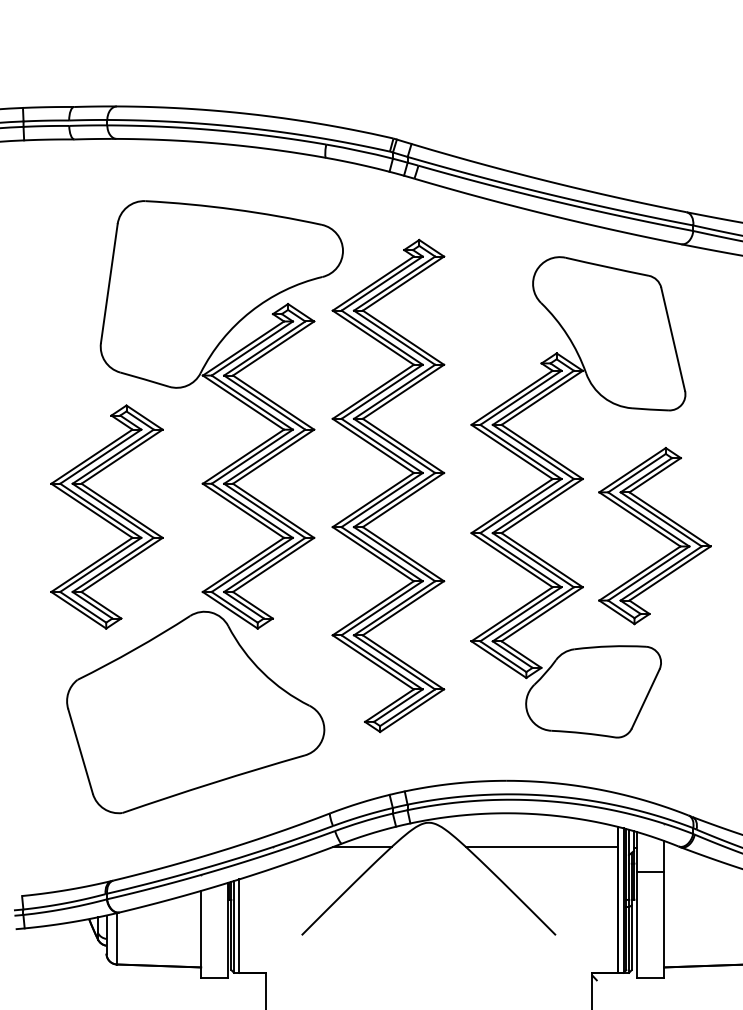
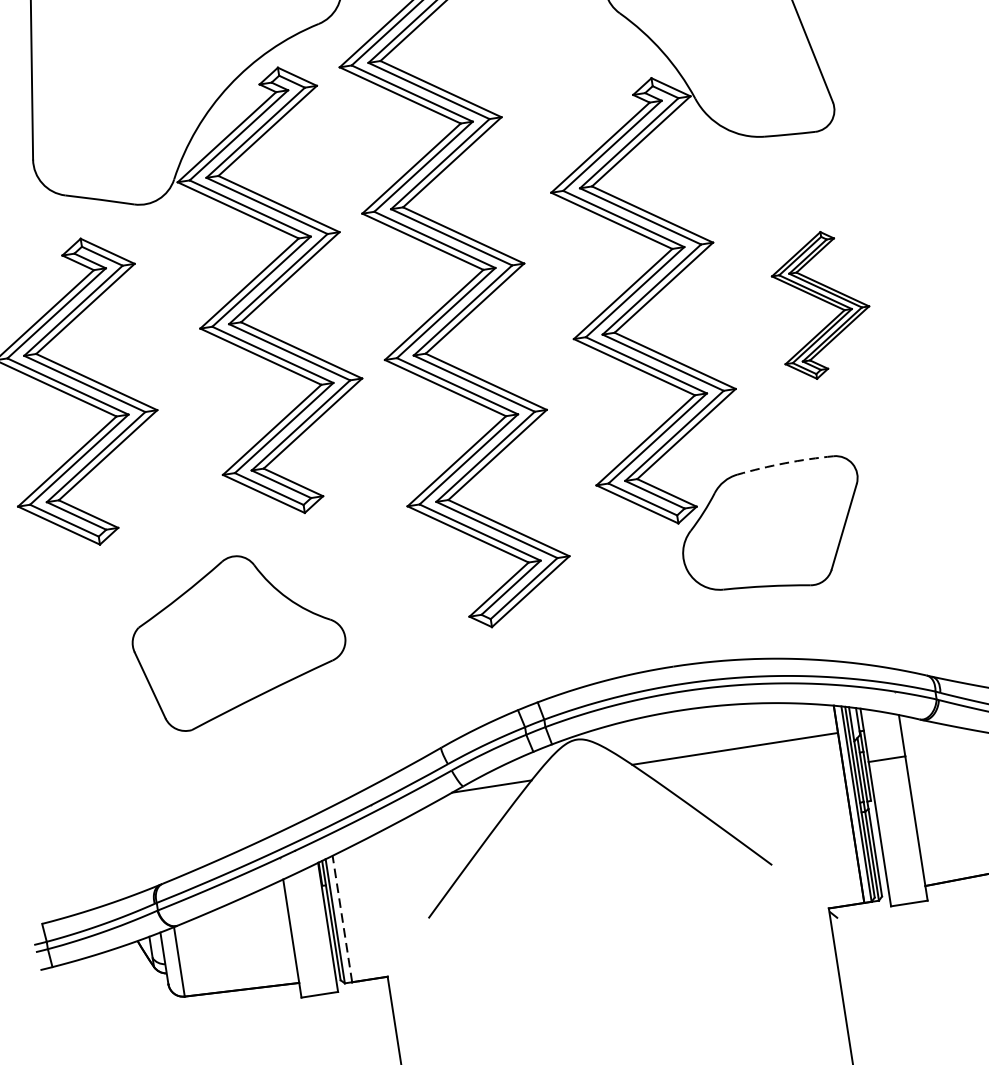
part: (654, 536) -> (822, 305), size x0.6
arc: (610, 646) -> (785, 463), solid -> dashed
part: (195, 712) -> (238, 639), size x0.6
line: (239, 926) -> (342, 919), solid -> dashed

